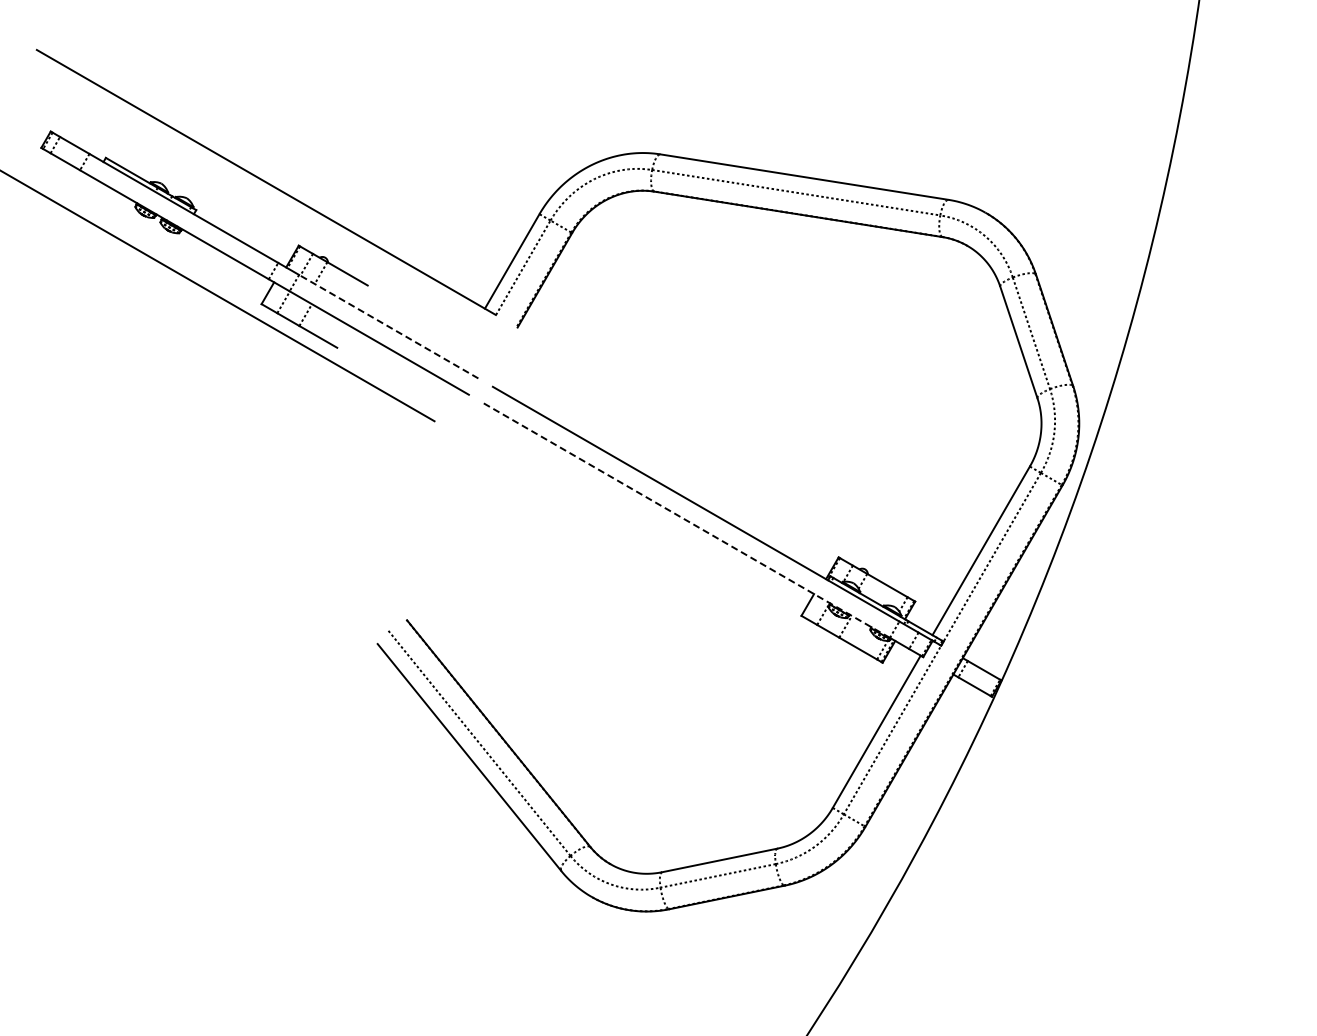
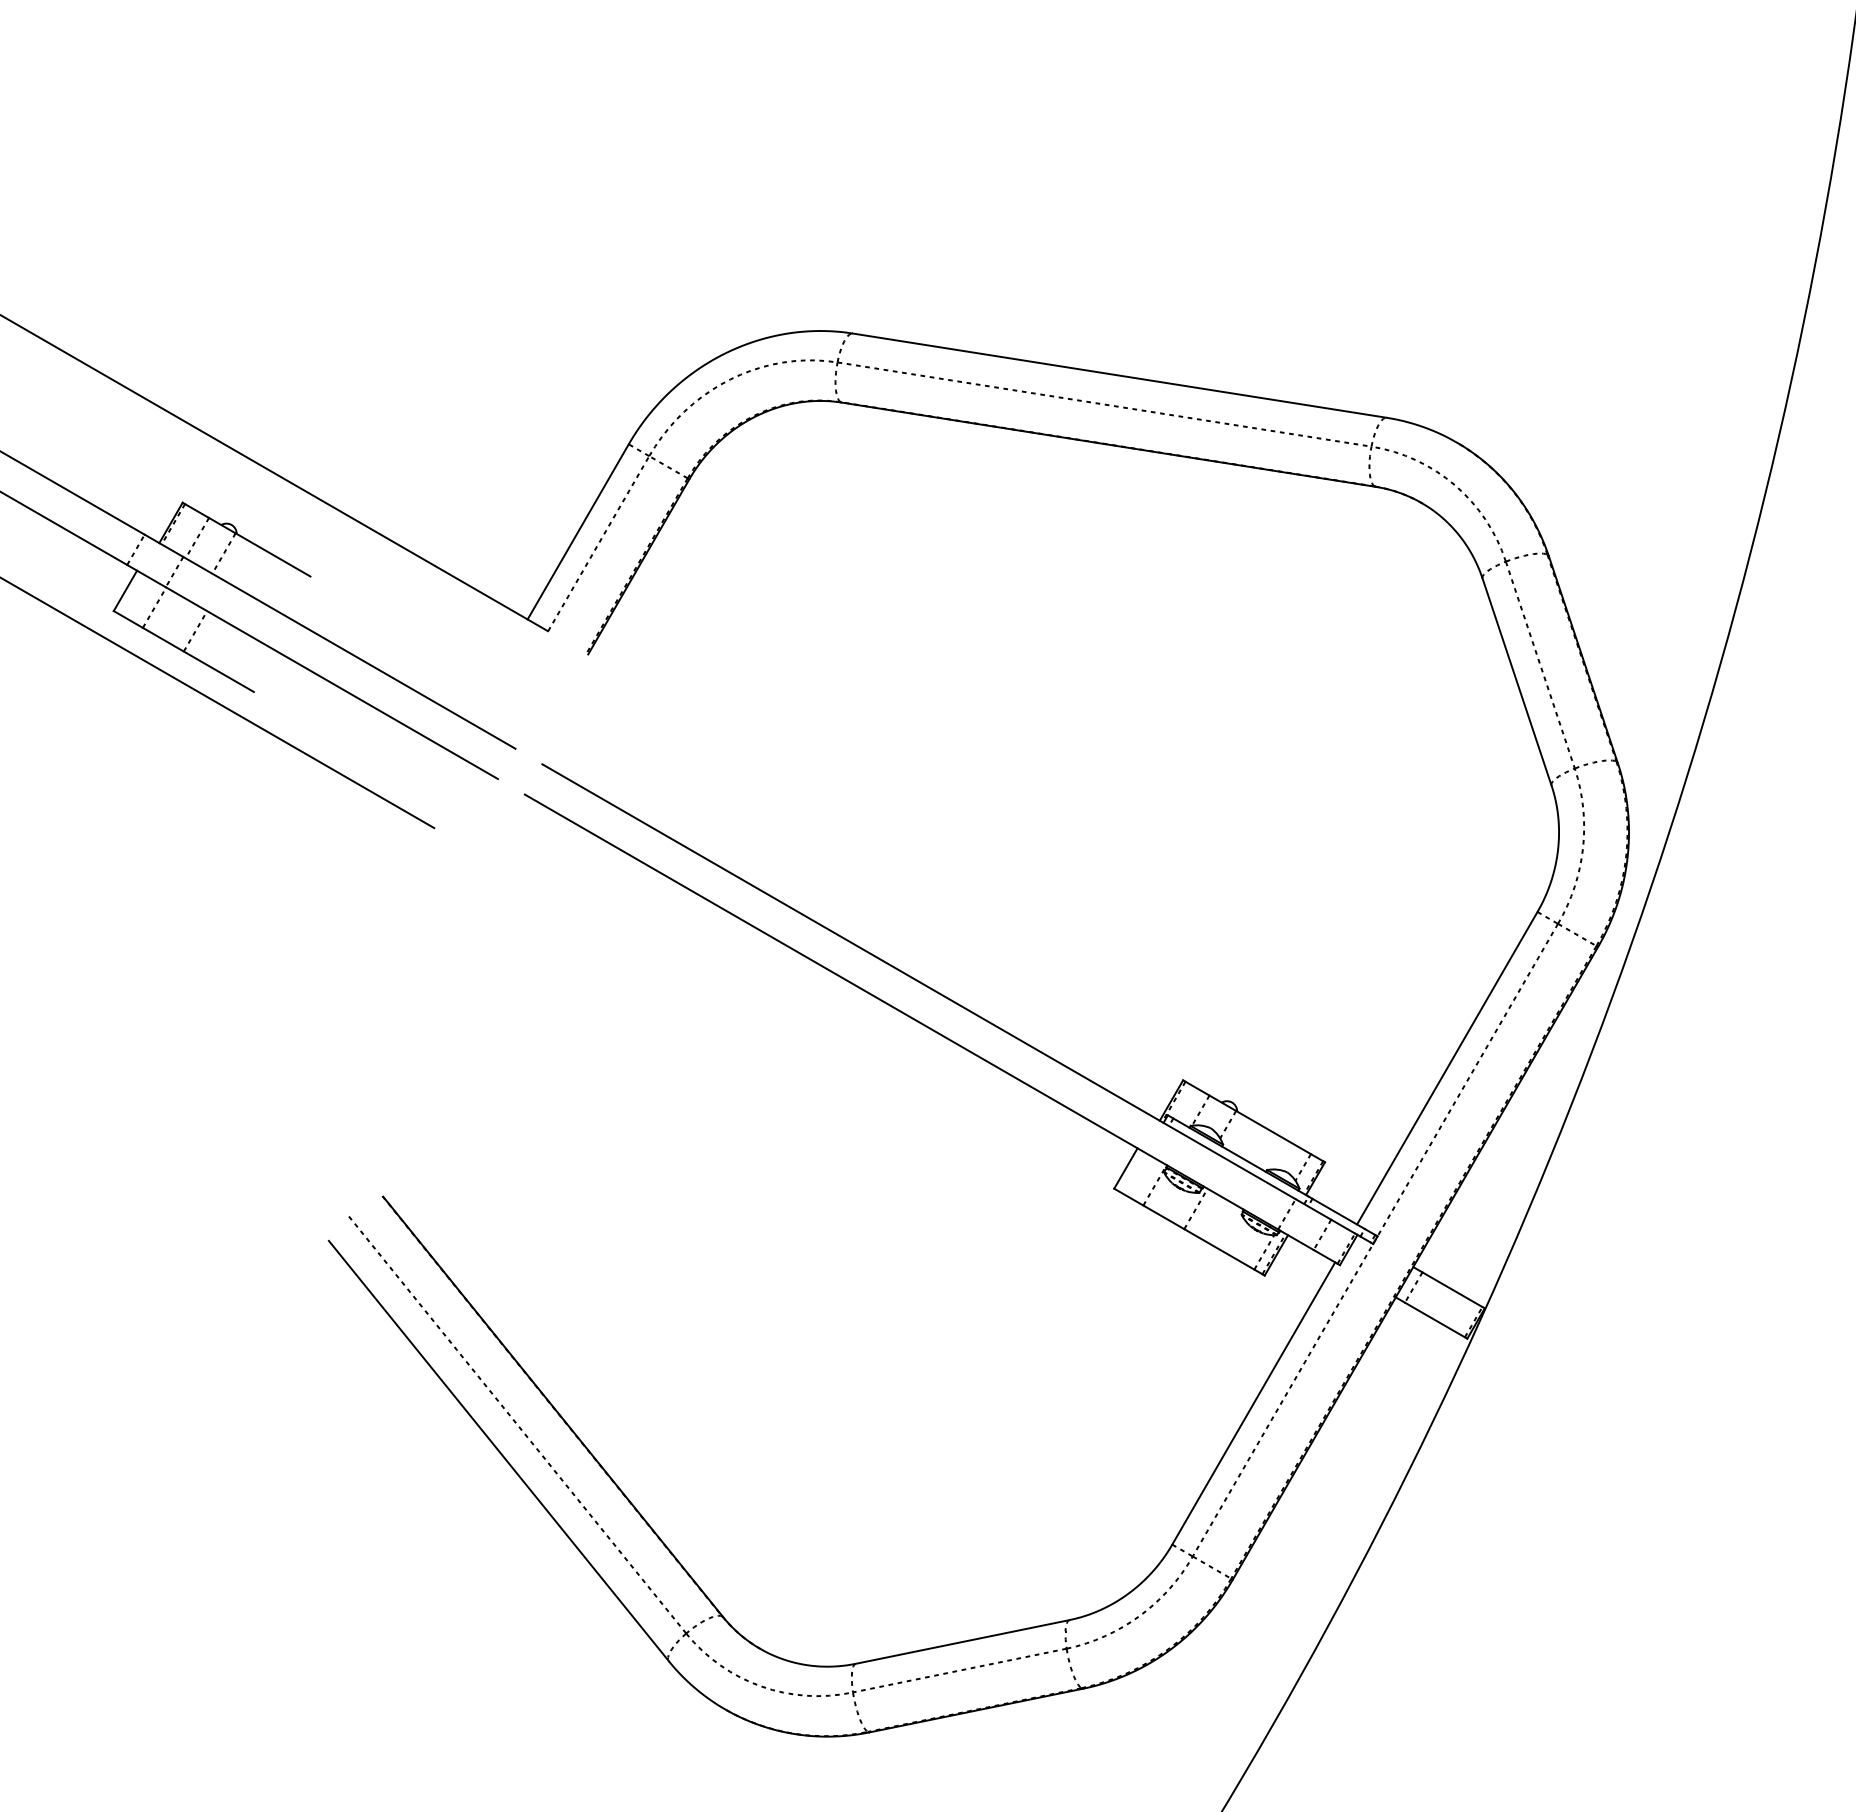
line: (388, 326) -> (348, 652), dashed -> solid
line: (686, 520) -> (901, 1011), dashed -> solid

